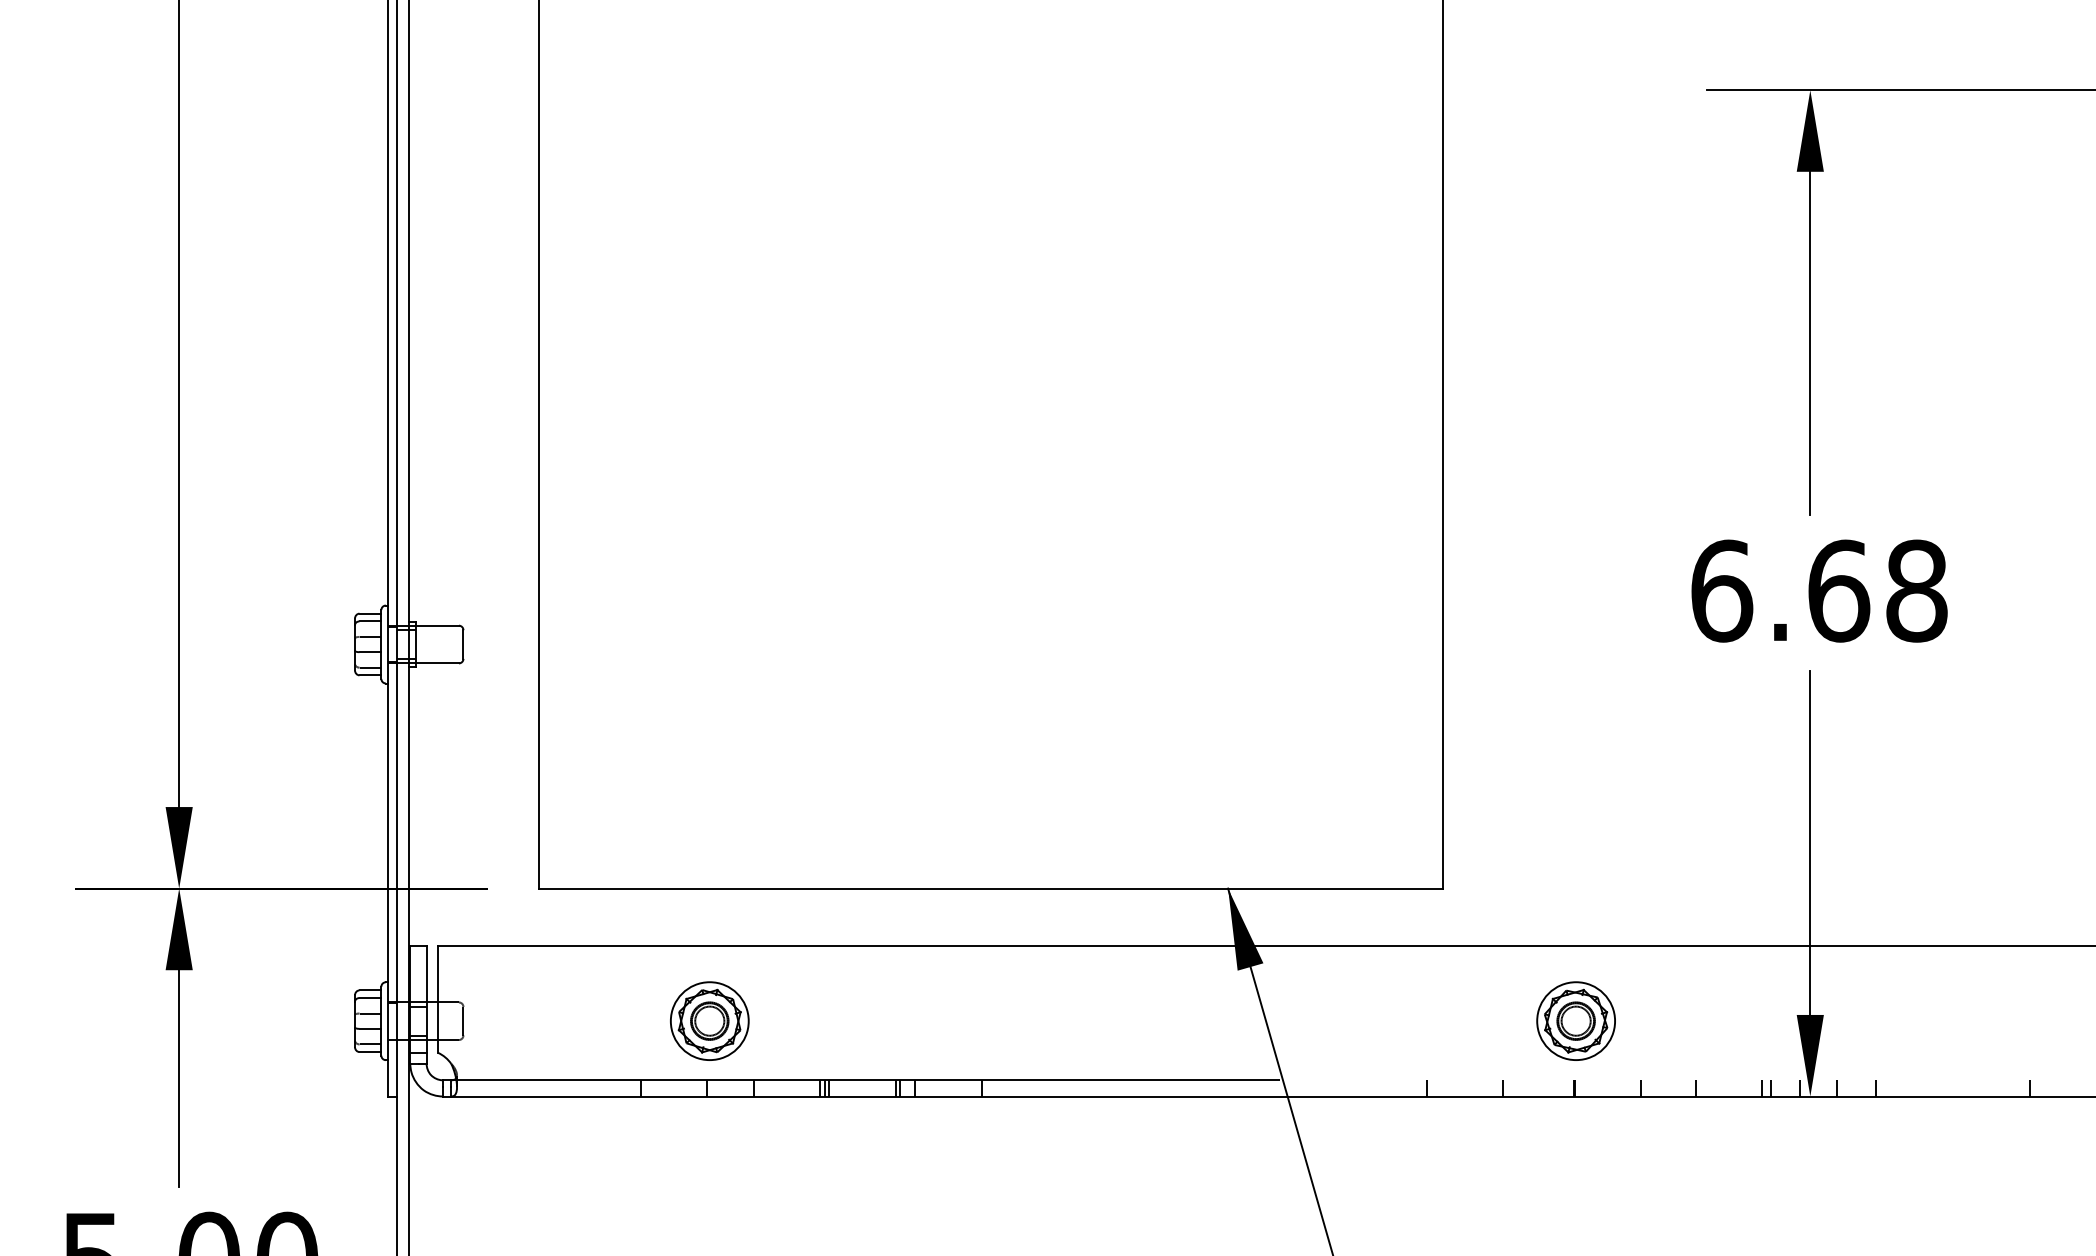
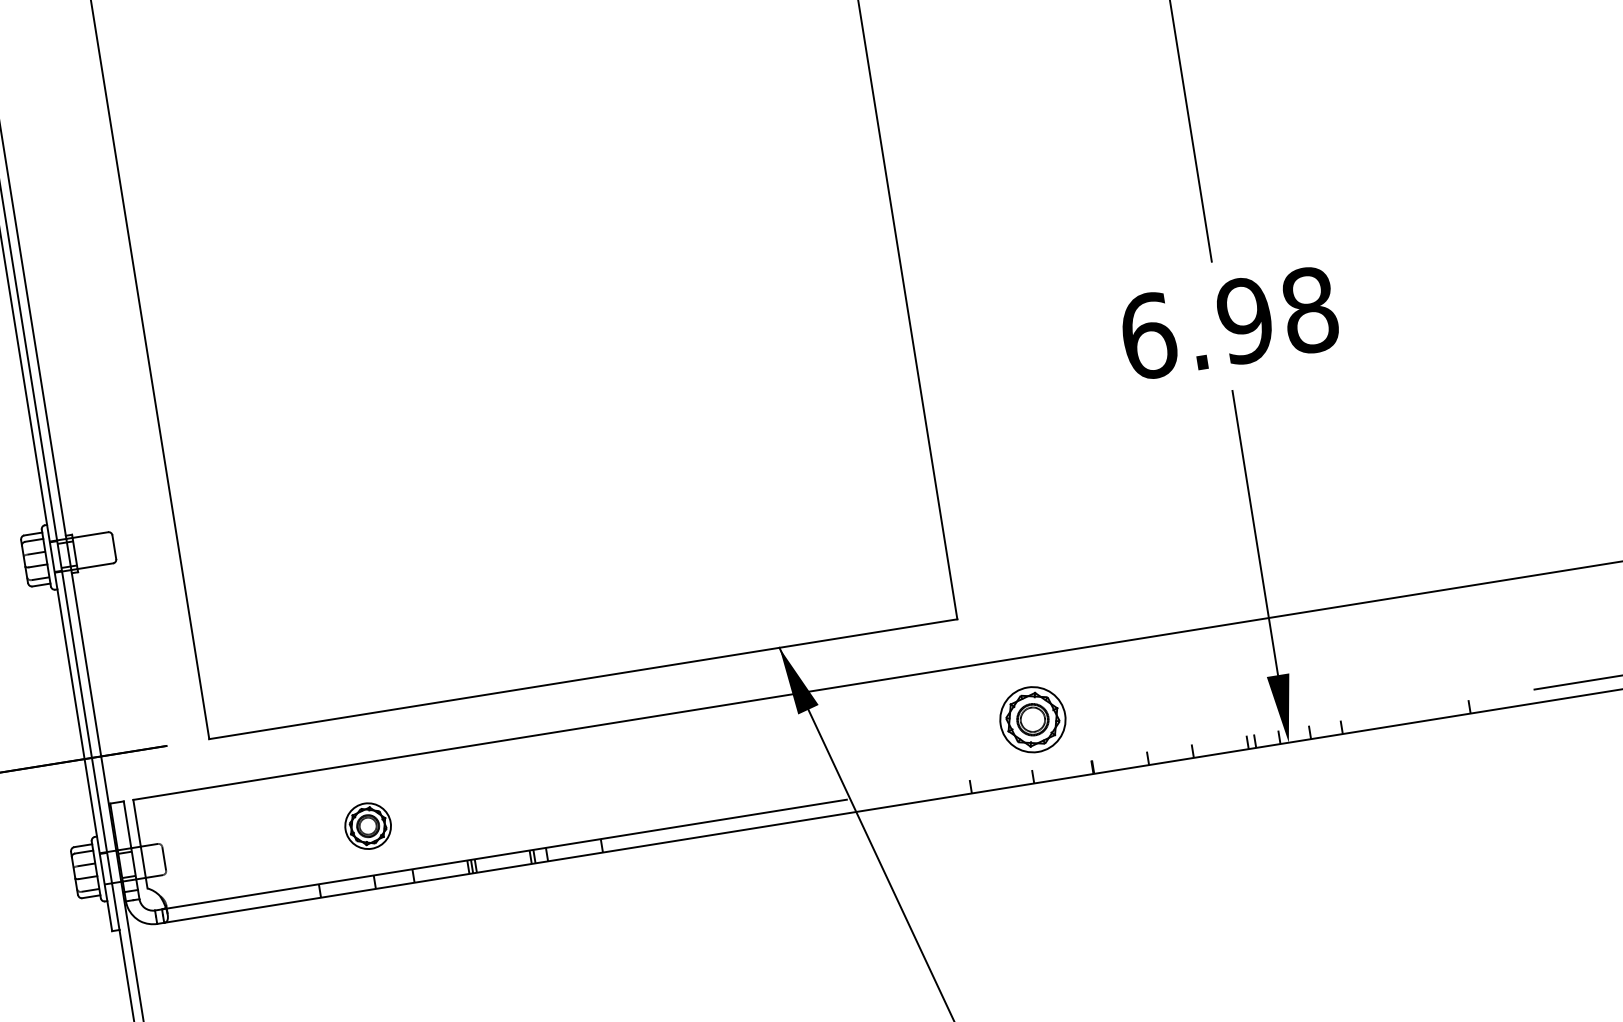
text: (1838, 590) -> (1245, 320), 6.68 -> 6.98
part: (709, 1020) -> (367, 825), size x0.7
part: (1575, 1020) -> (1032, 719), moved

